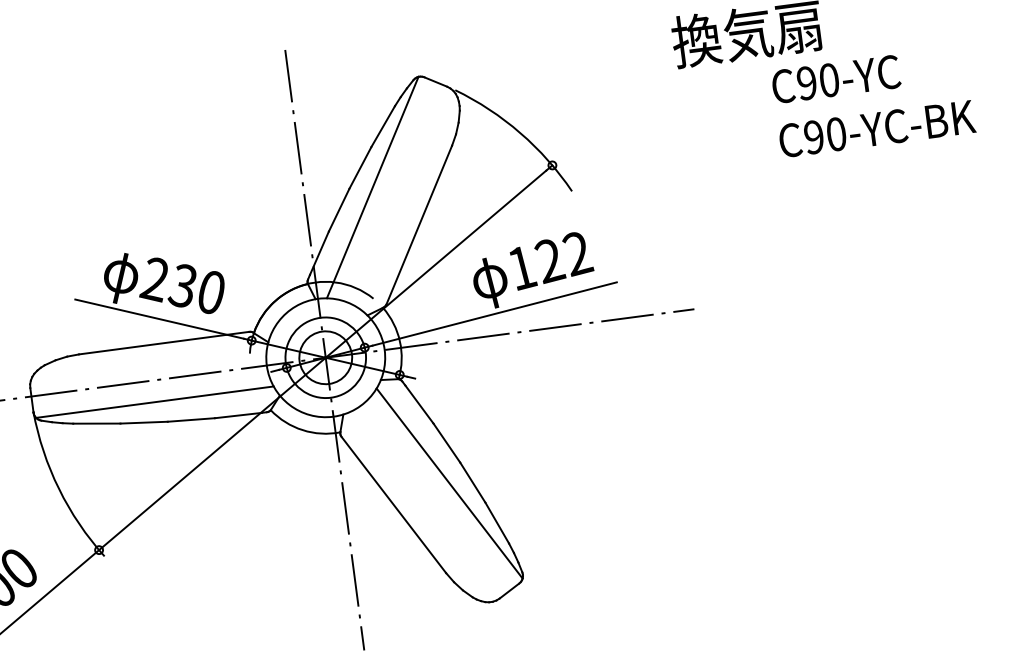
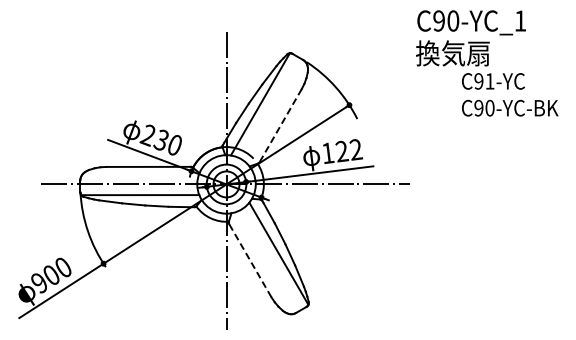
text: (828, 80) -> (489, 81), C90-YC -> C91-YC
line: (419, 226) -> (280, 126), solid -> dashed
line: (394, 504) -> (250, 260), solid -> dashed

